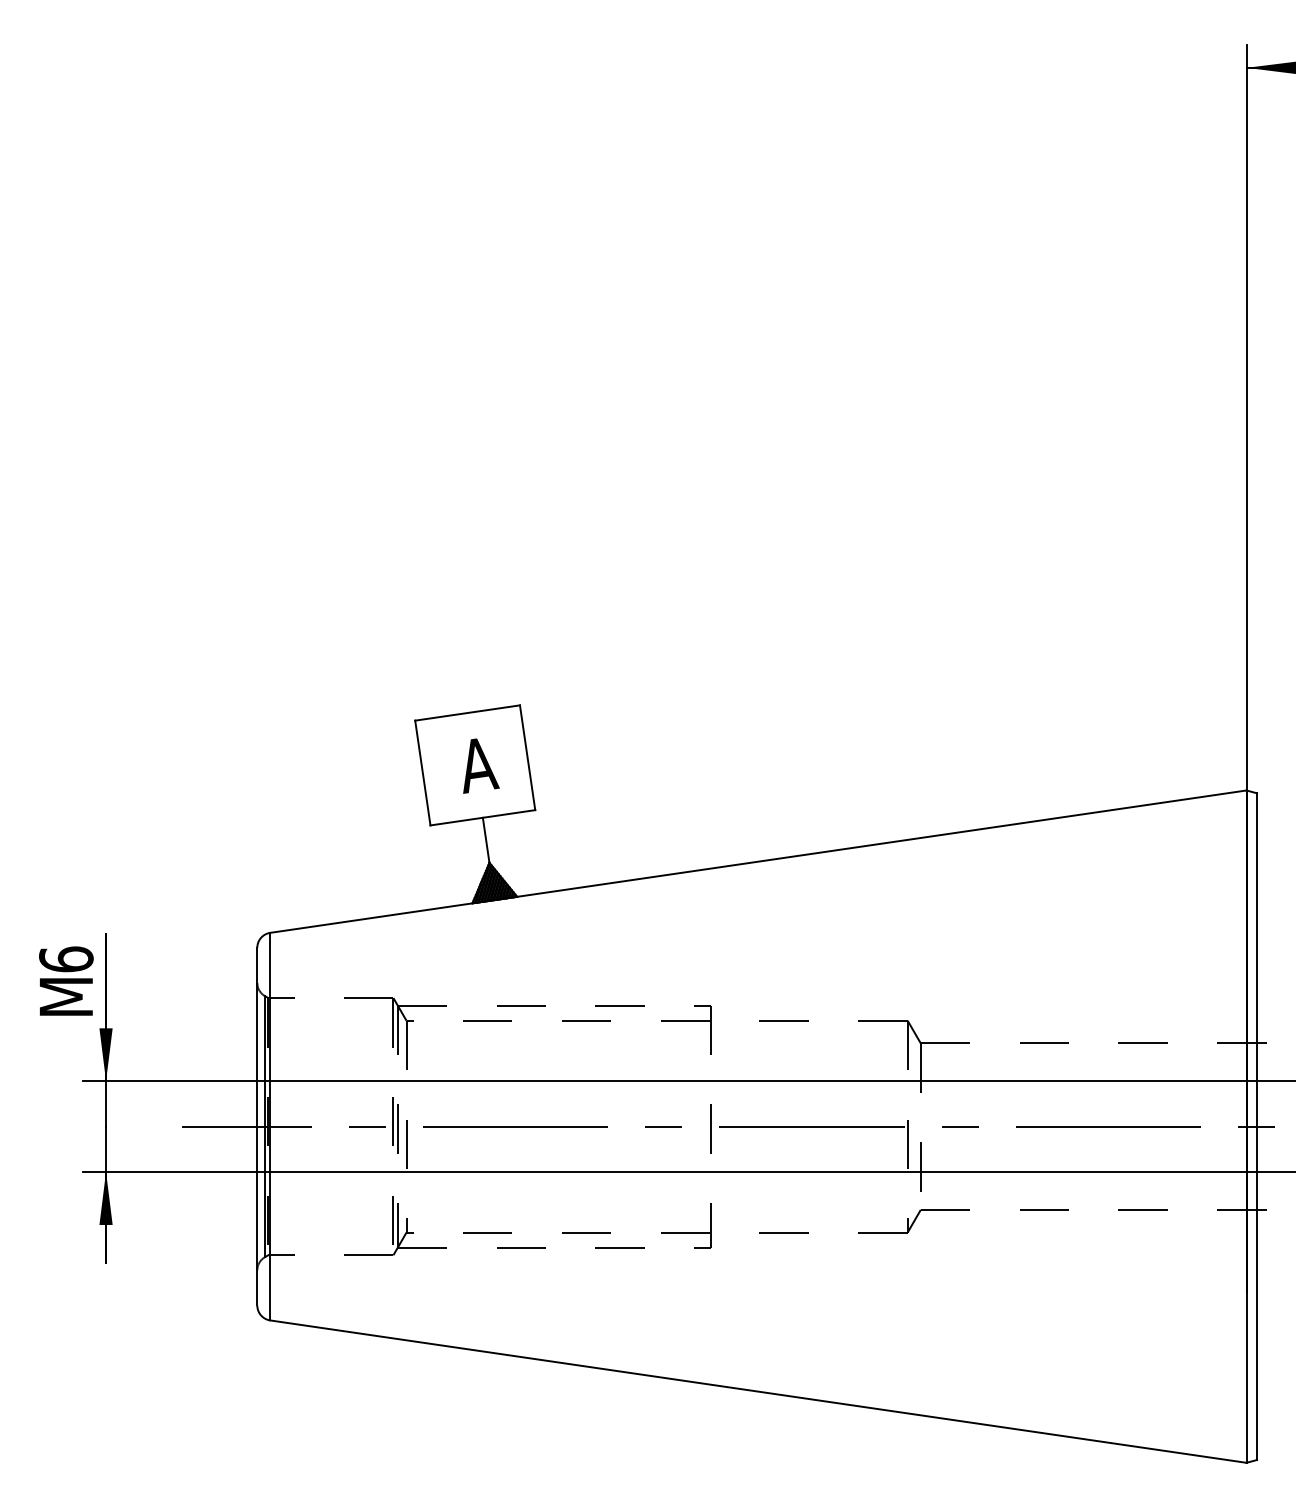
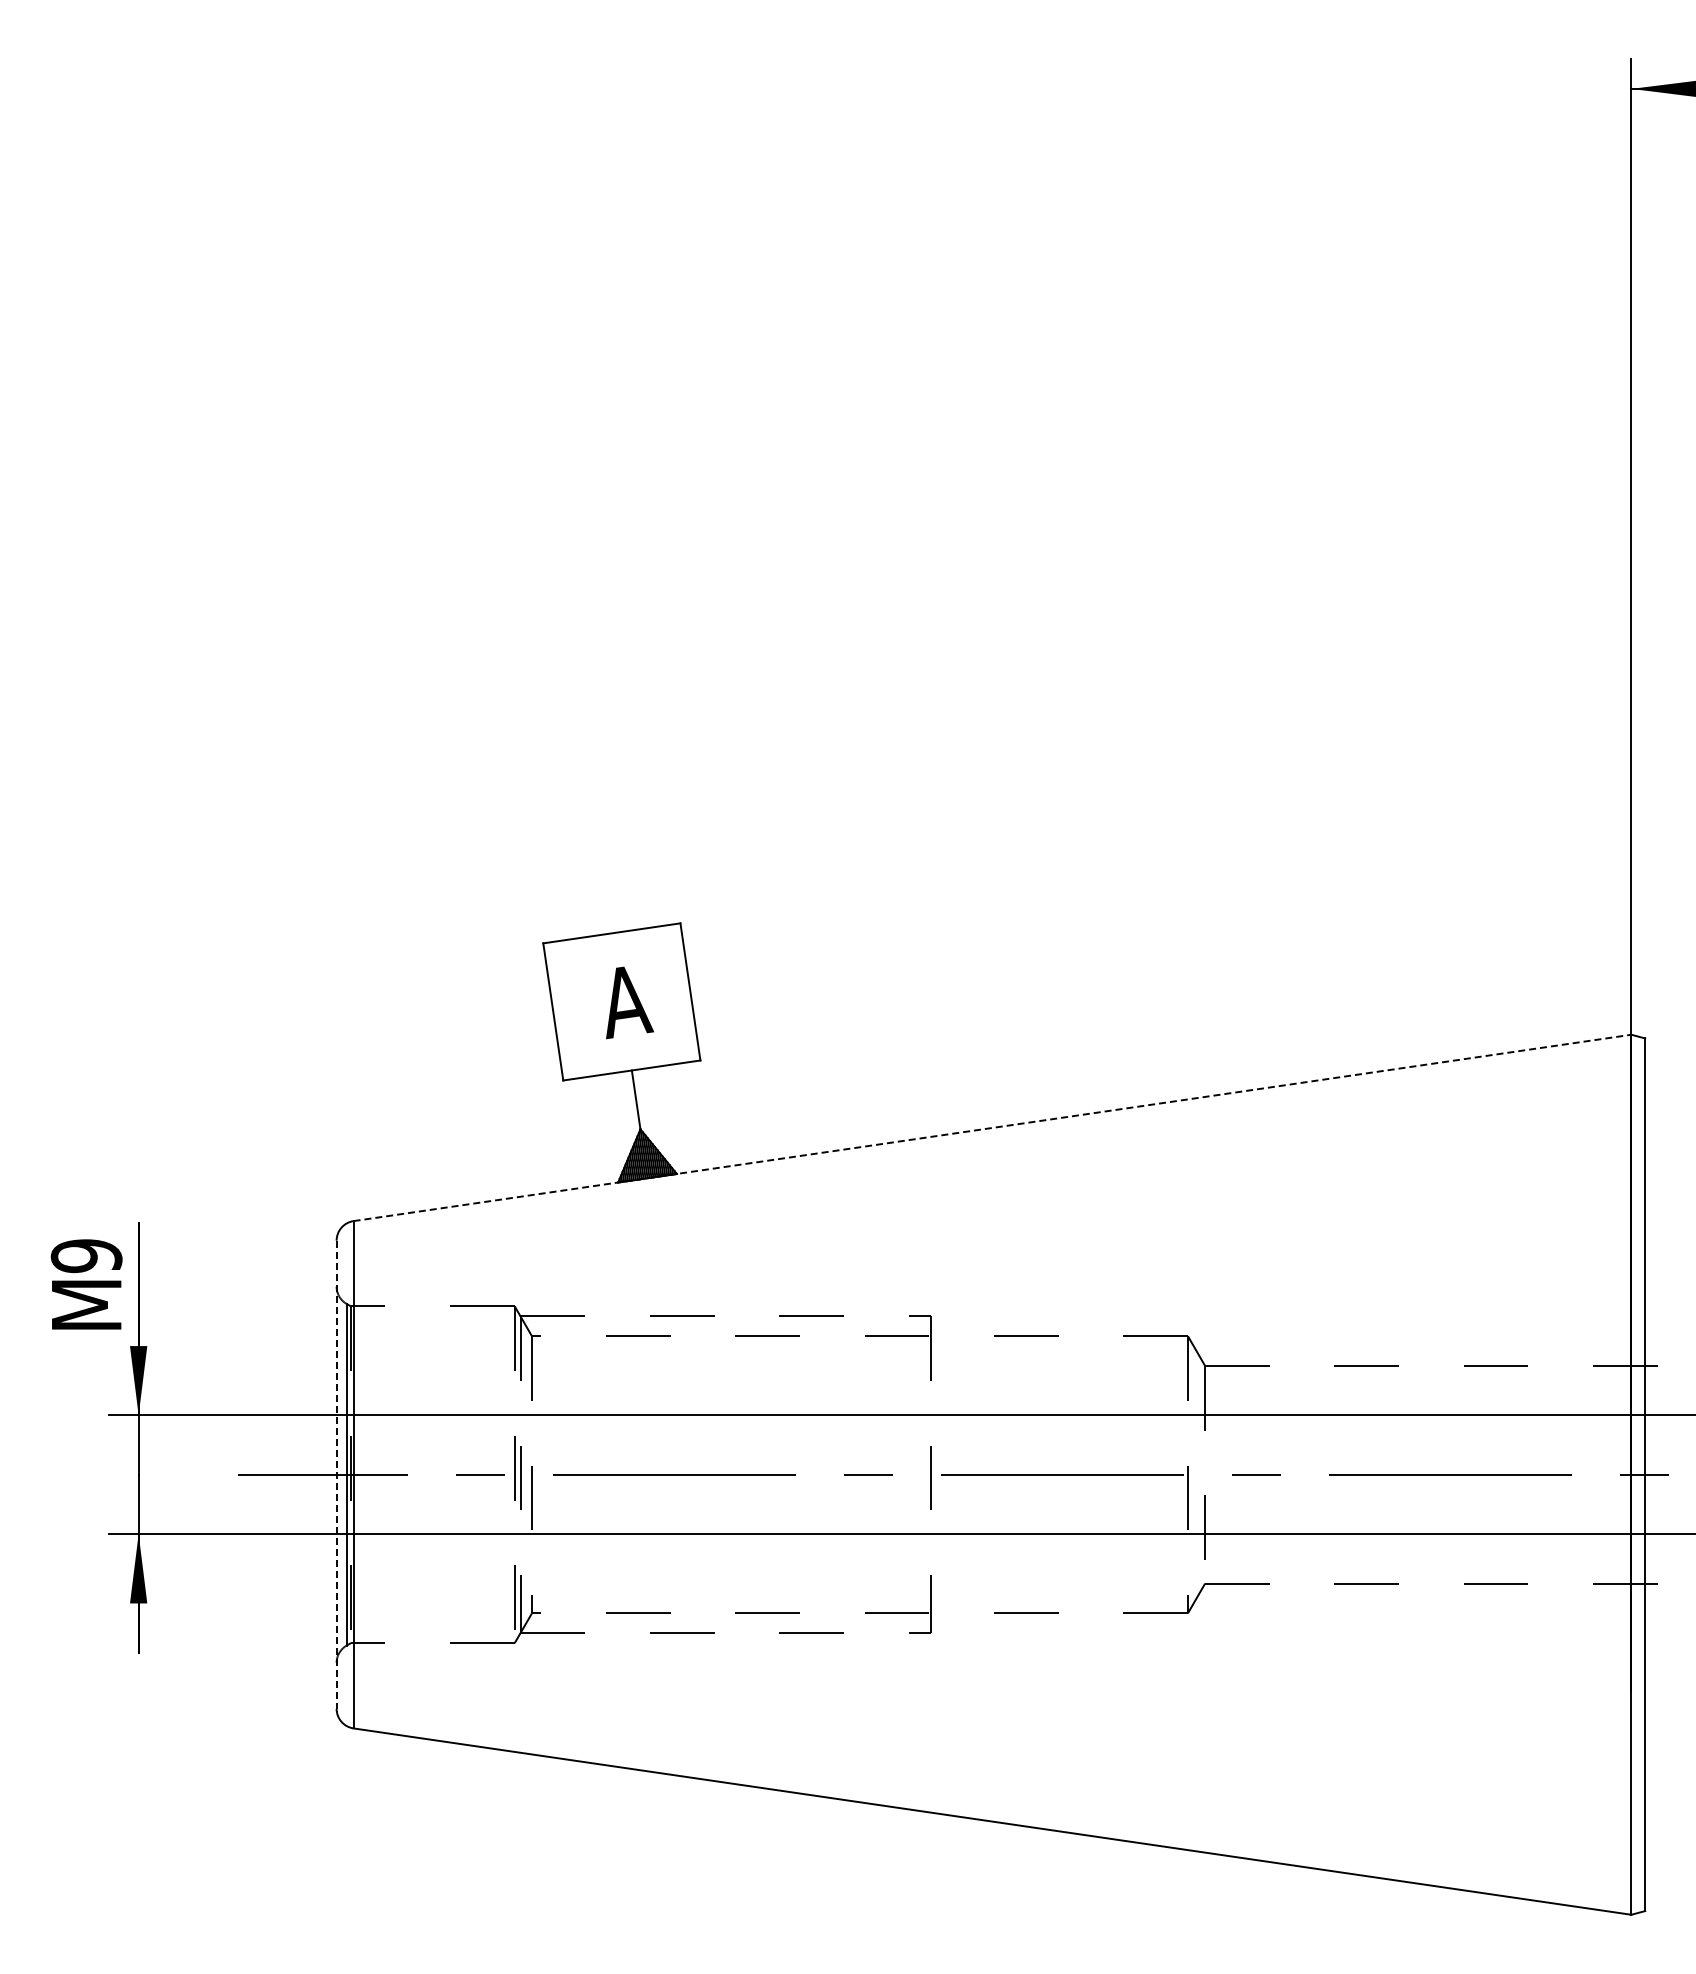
line: (758, 861) -> (992, 1127), solid -> dashed
text: (66, 959) -> (86, 1255), 6 -> 9
line: (257, 1127) -> (336, 1475), solid -> dashed

